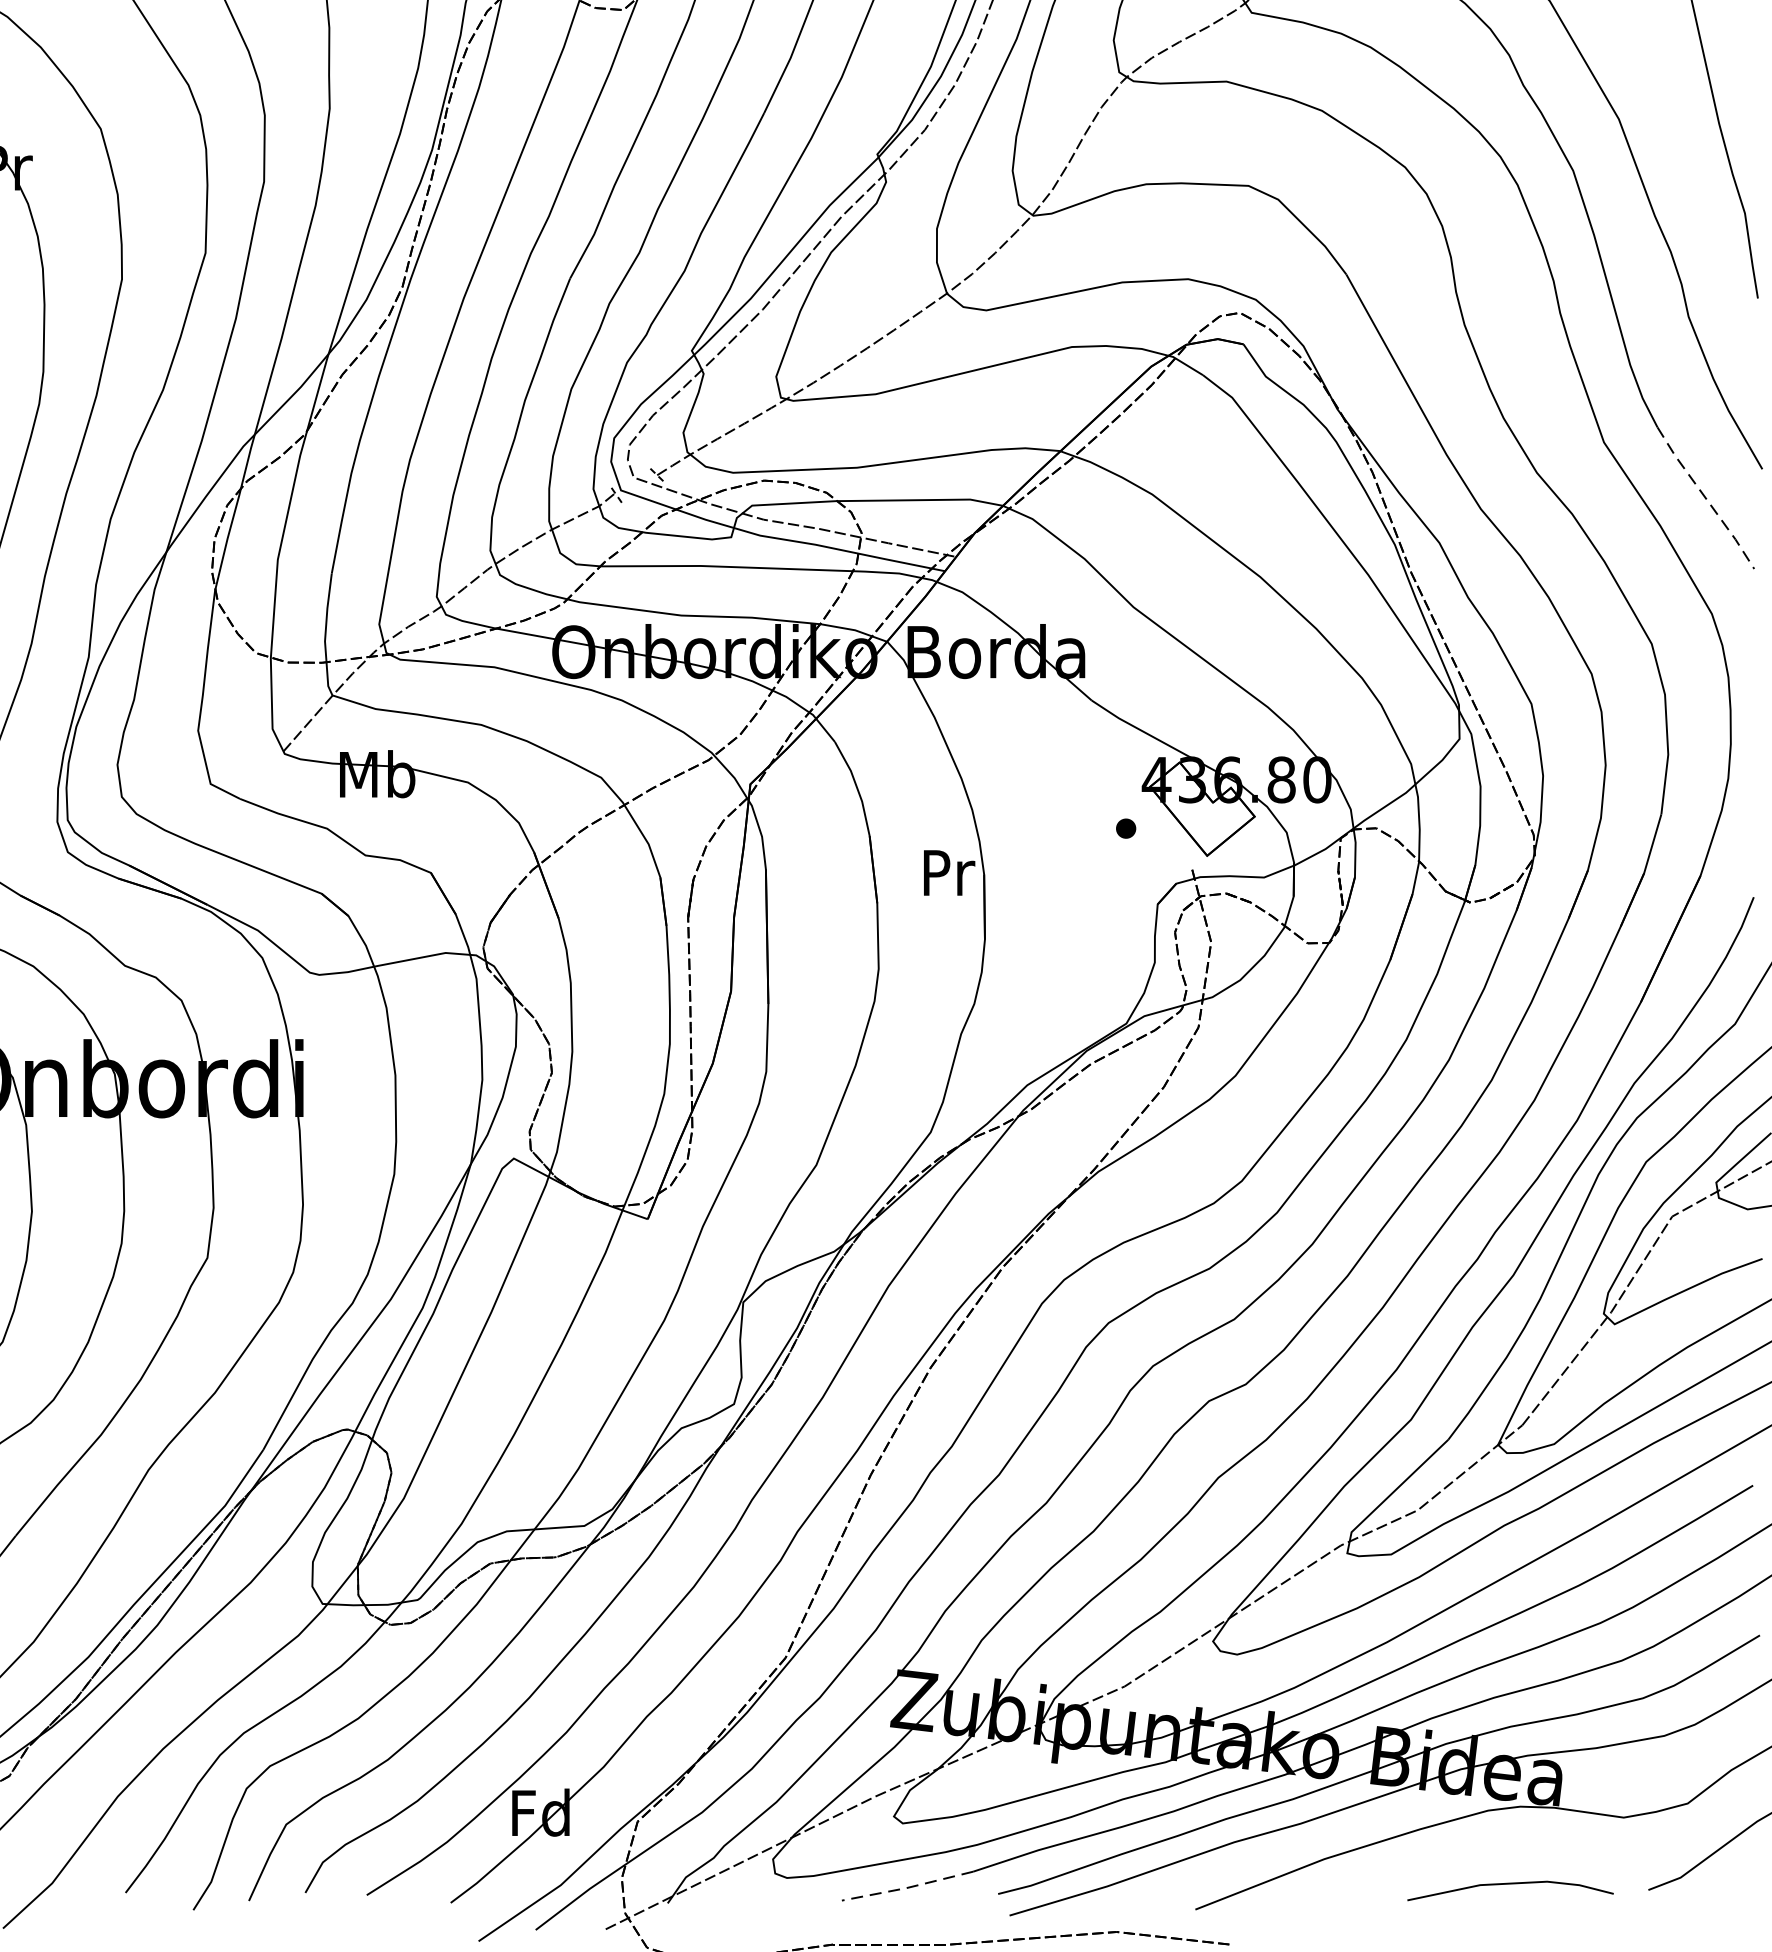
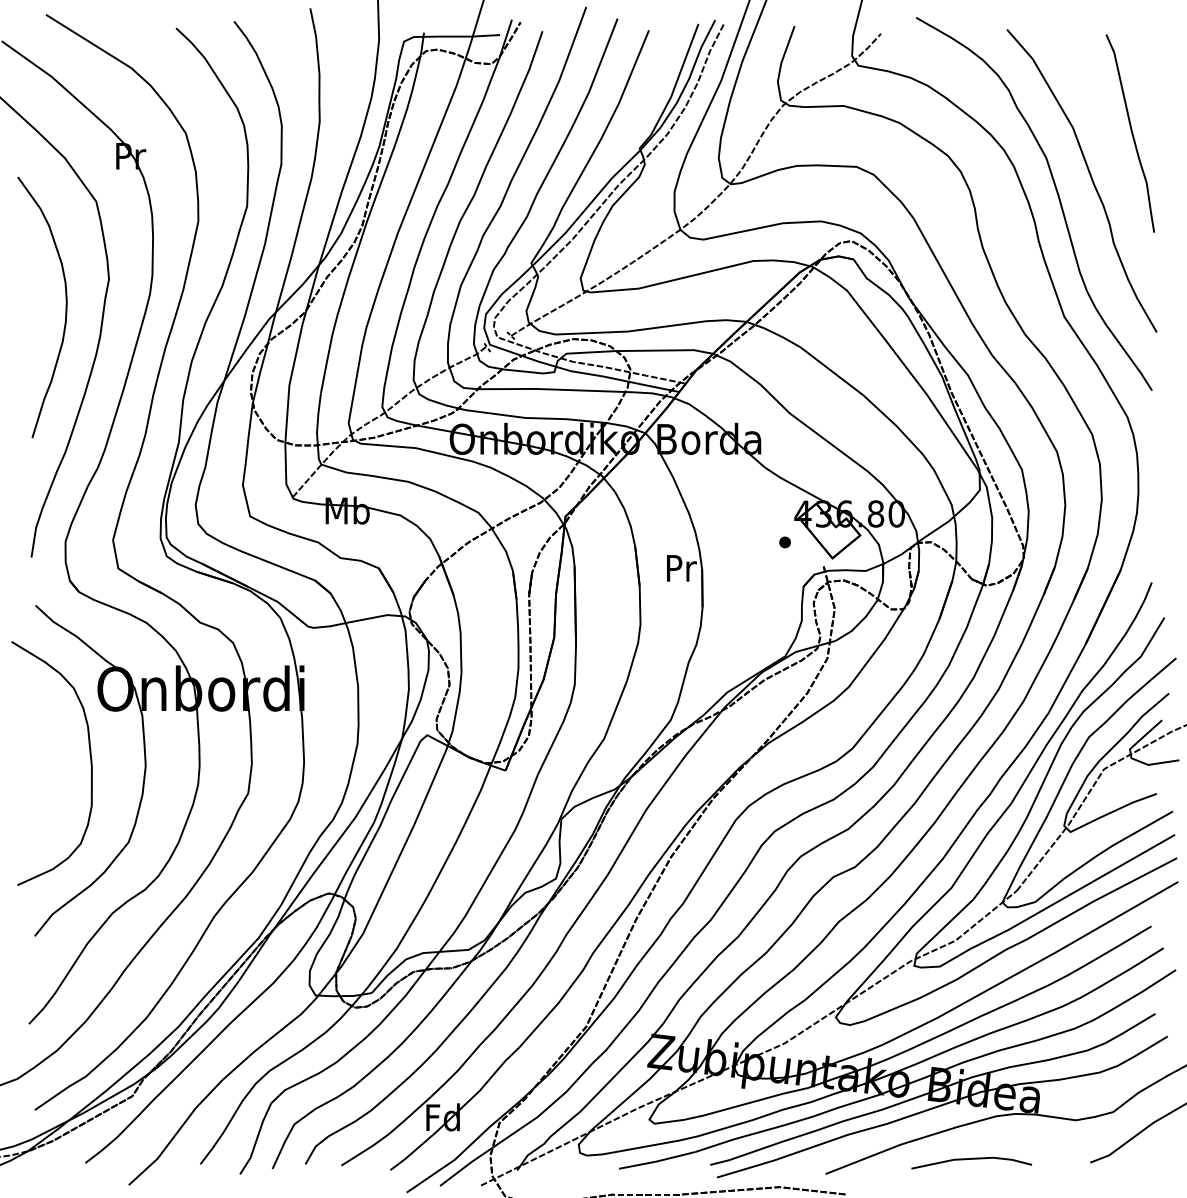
line: (1705, 498) -> (1123, 349), dashed -> solid
line: (1510, 1884) -> (971, 1159), moved
line: (906, 1888) -> (656, 1161), dashed -> solid

